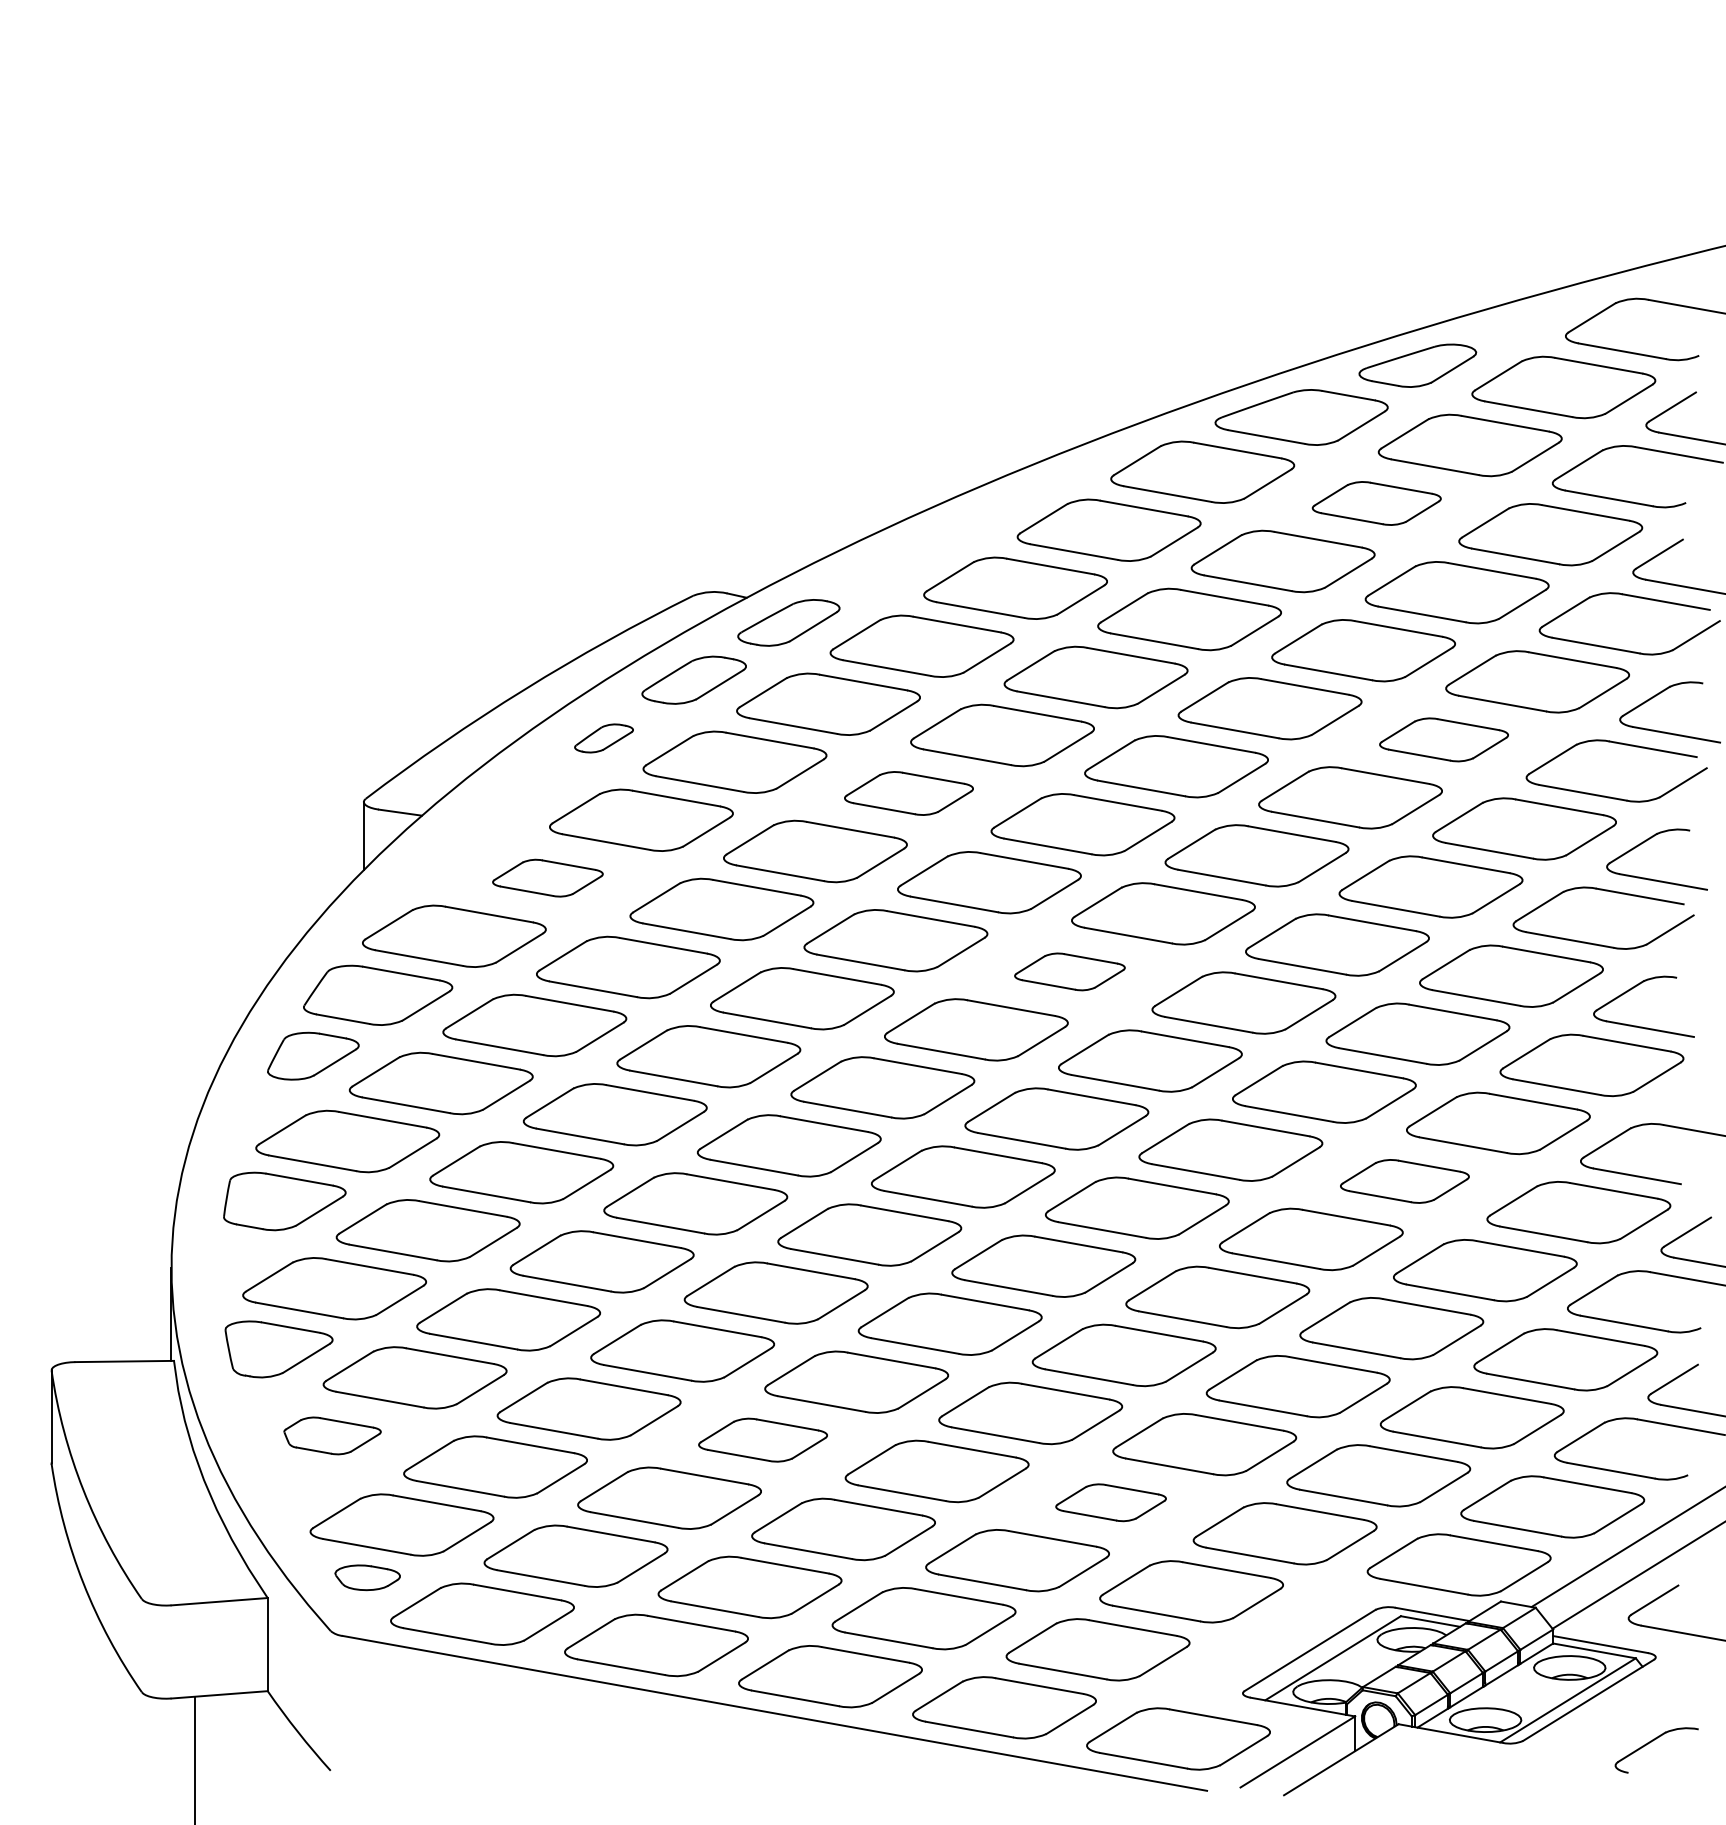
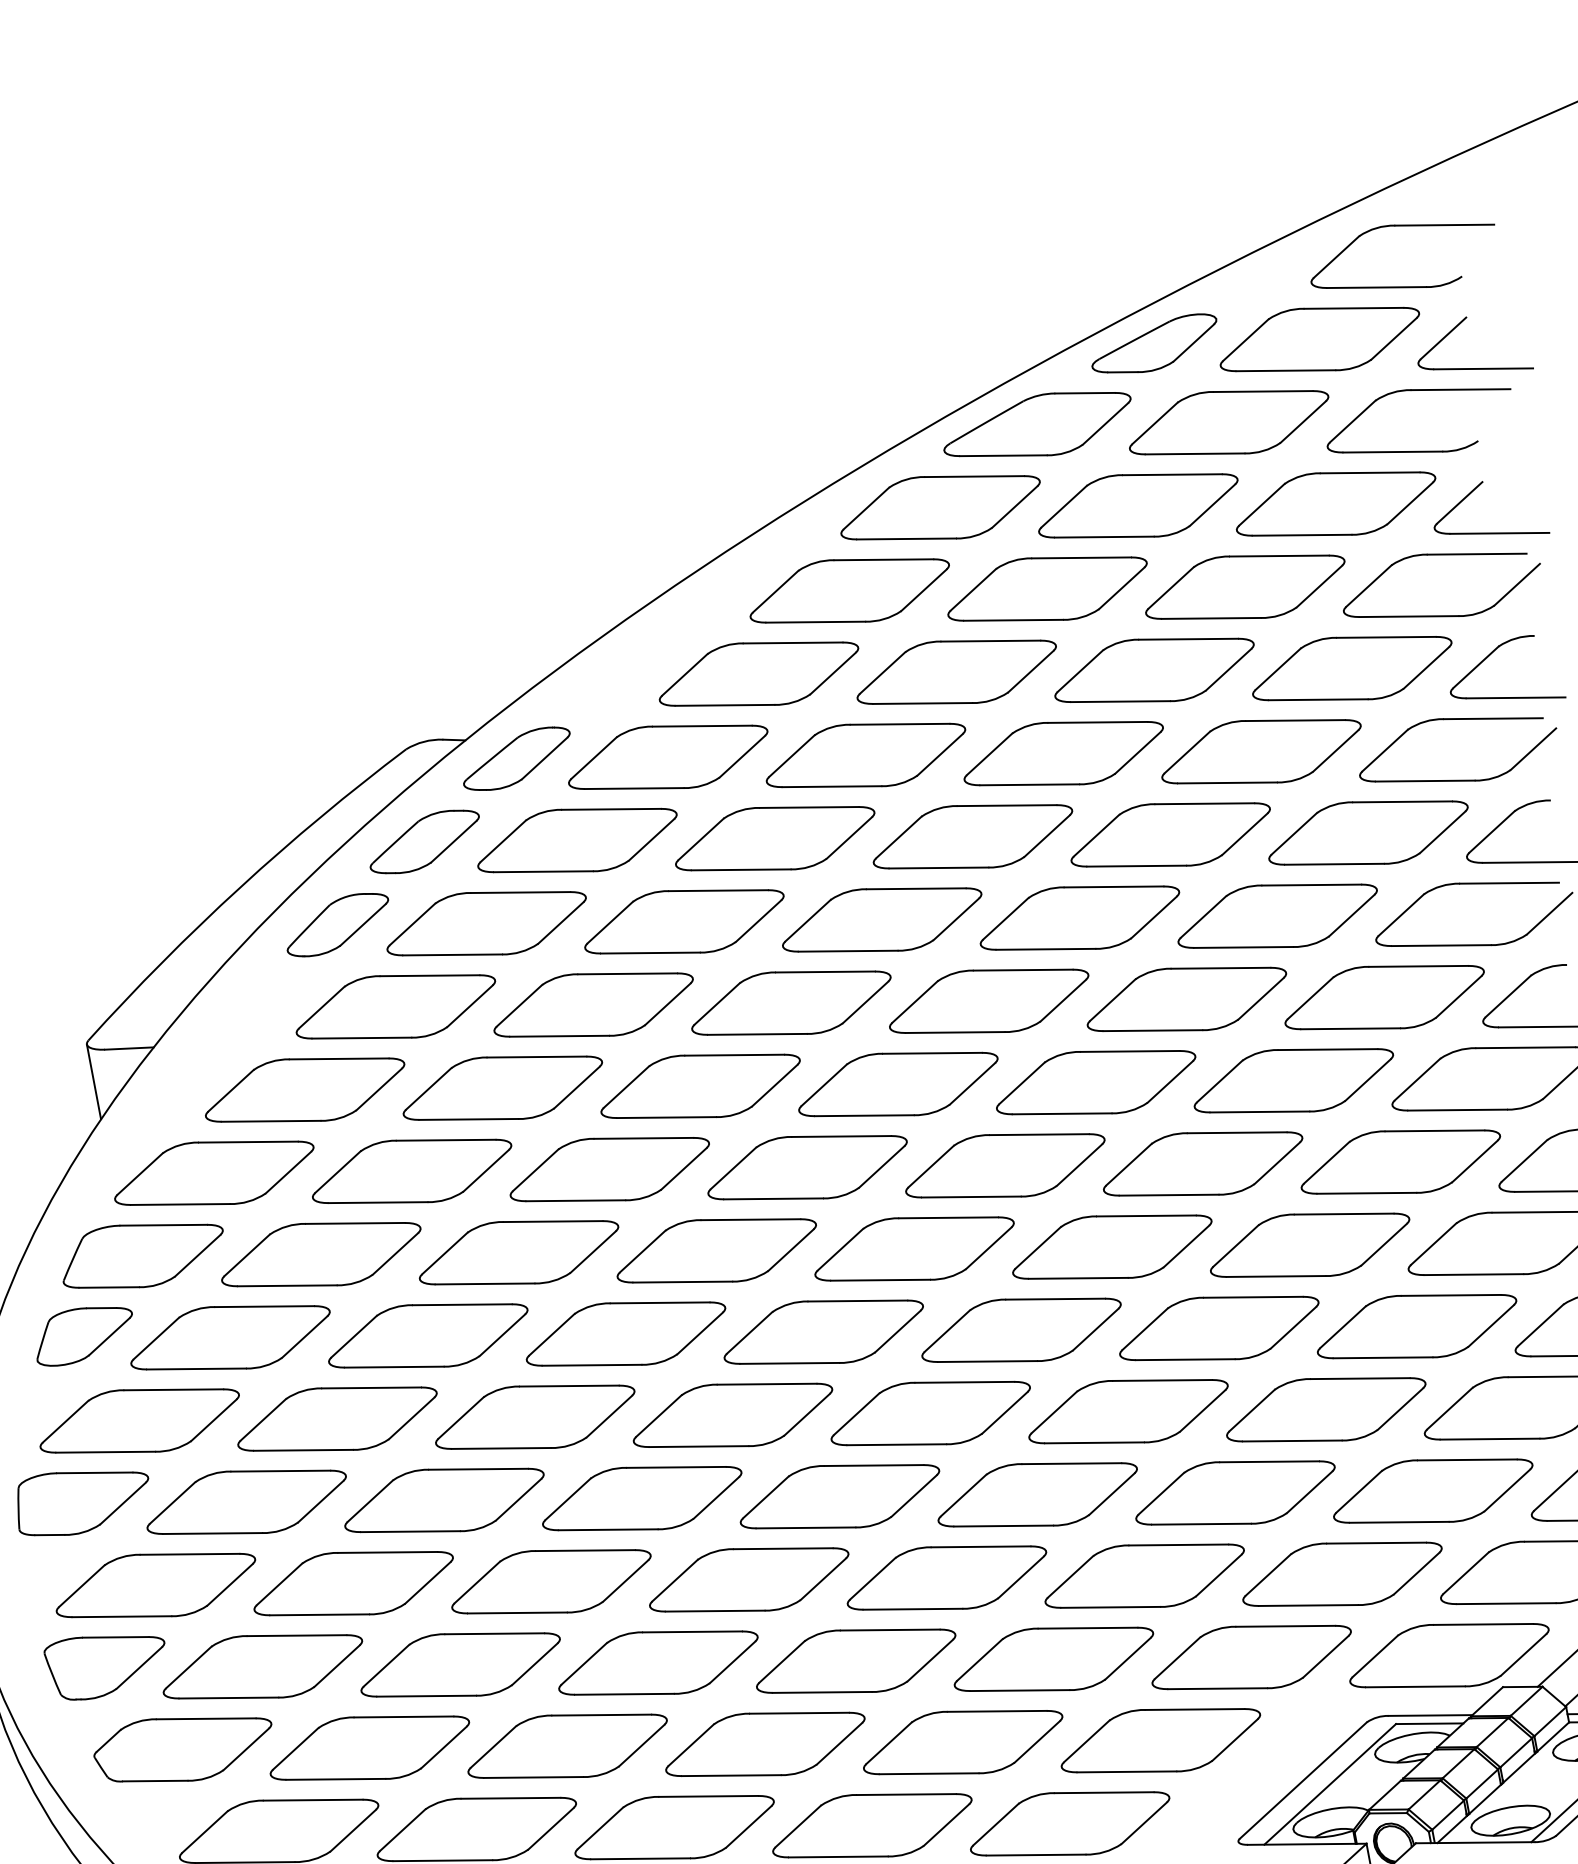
part: (1376, 503) -> (1138, 505), size x1.43
part: (603, 738) -> (337, 924), size x1.67
part: (1443, 739) -> (1260, 751), size x1.43
part: (908, 793) -> (683, 921), size x1.43
part: (547, 877) -> (304, 1089), size x1.67
part: (1069, 971) -> (897, 1084), size x1.67
part: (1404, 1181) -> (1309, 1245), size x1.43
part: (332, 1435) -> (184, 1747), size x1.67
part: (762, 1439) -> (657, 1662), size x1.43
part: (1110, 1502) -> (1053, 1659), size x1.67

